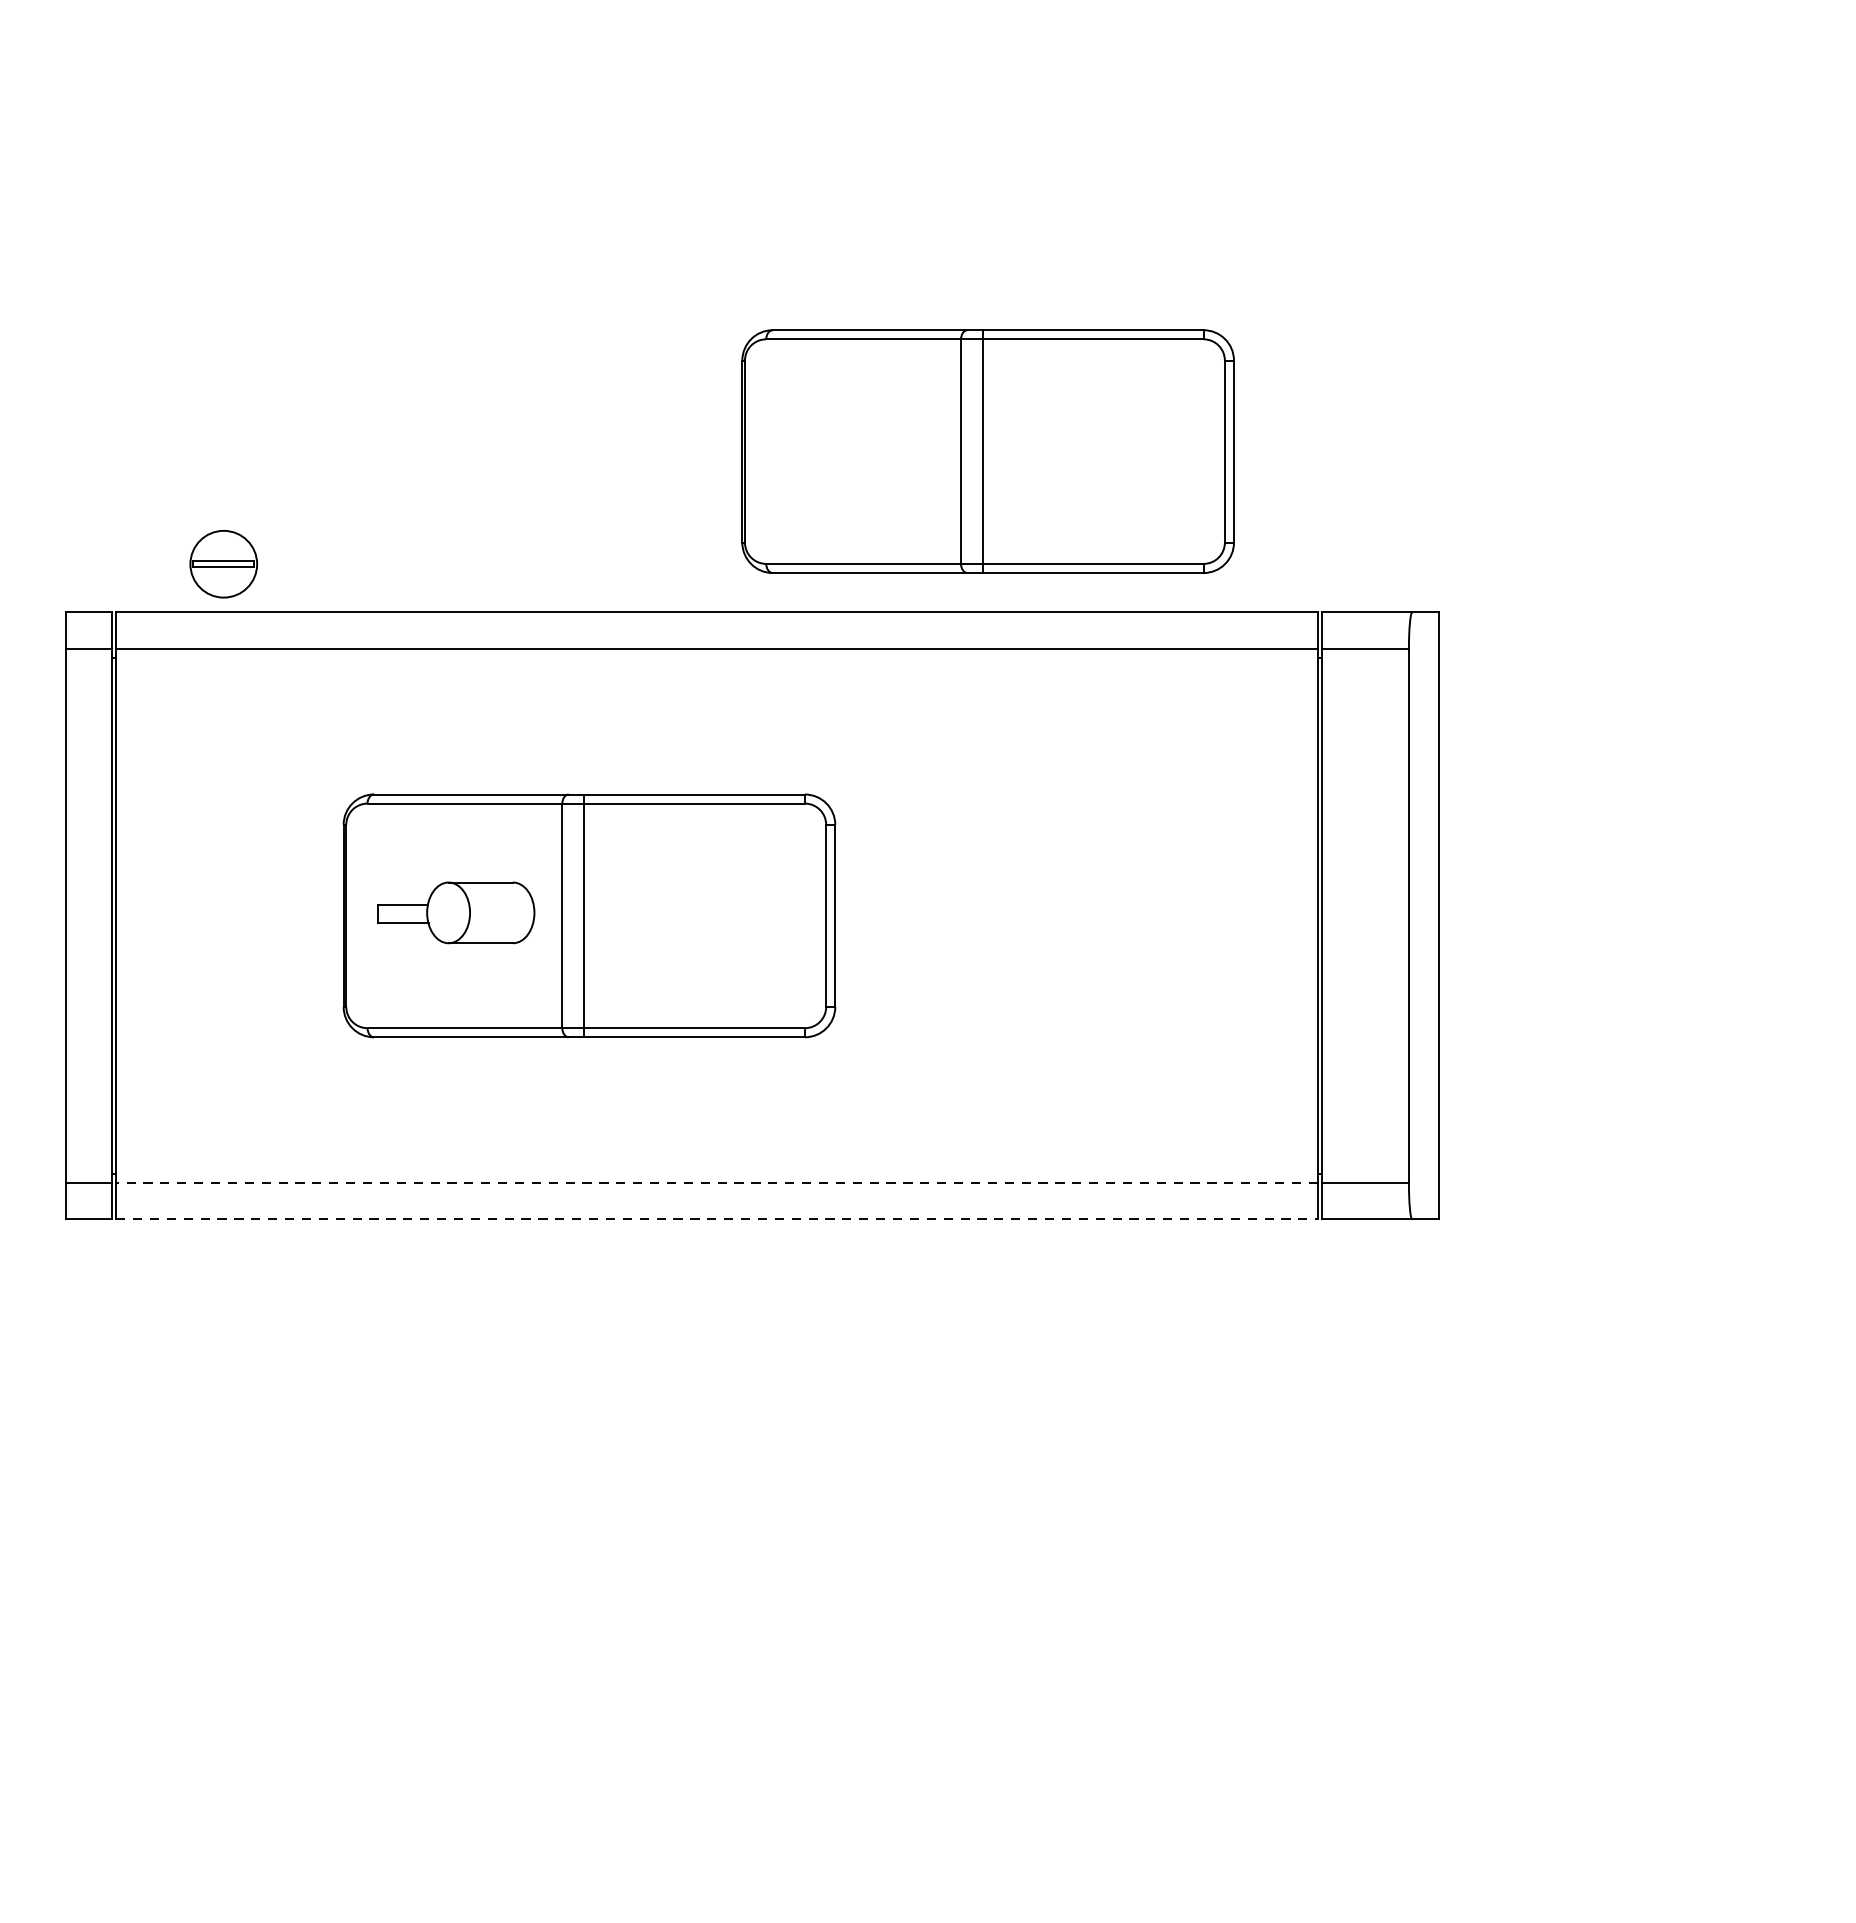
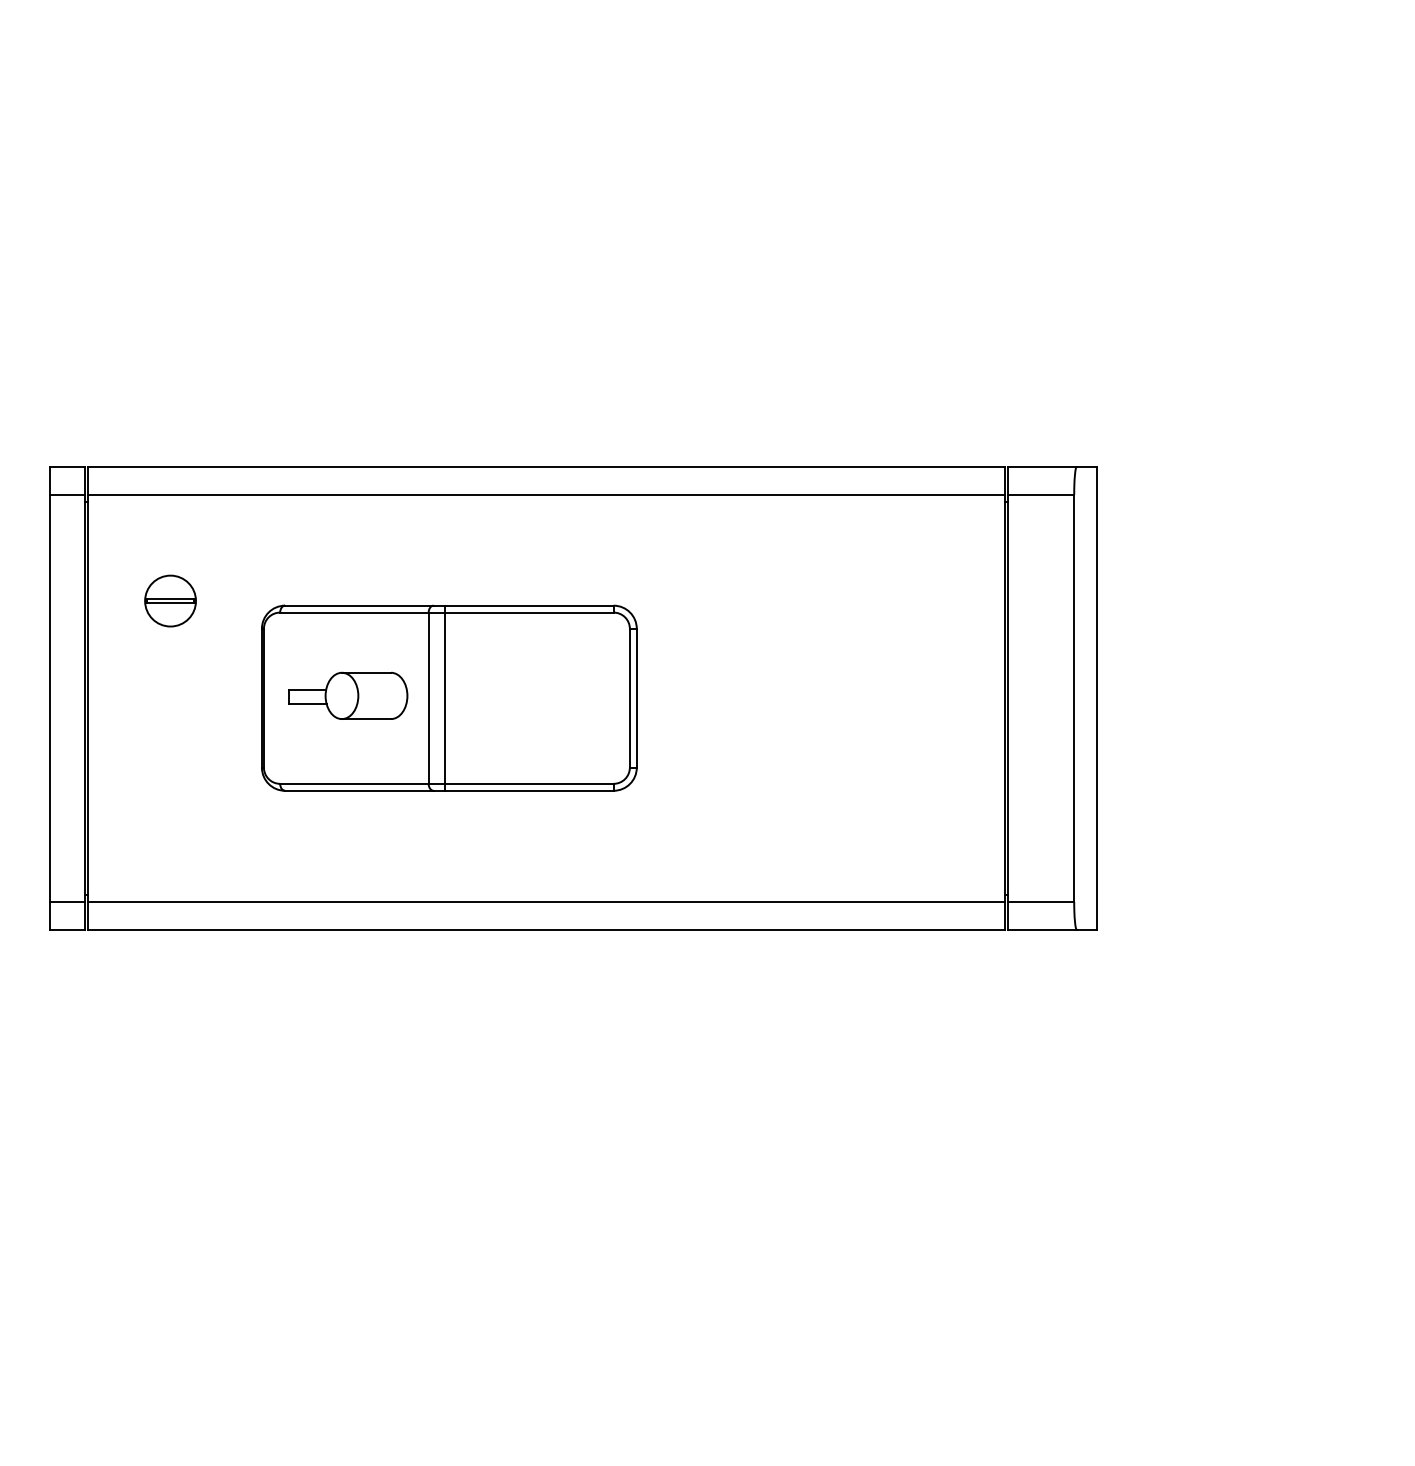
part: (988, 450) -> (753, 343), removed
part: (223, 563) -> (170, 600), moved
line: (716, 1182) -> (546, 901), dashed -> solid
line: (718, 1219) -> (547, 929), dashed -> solid

